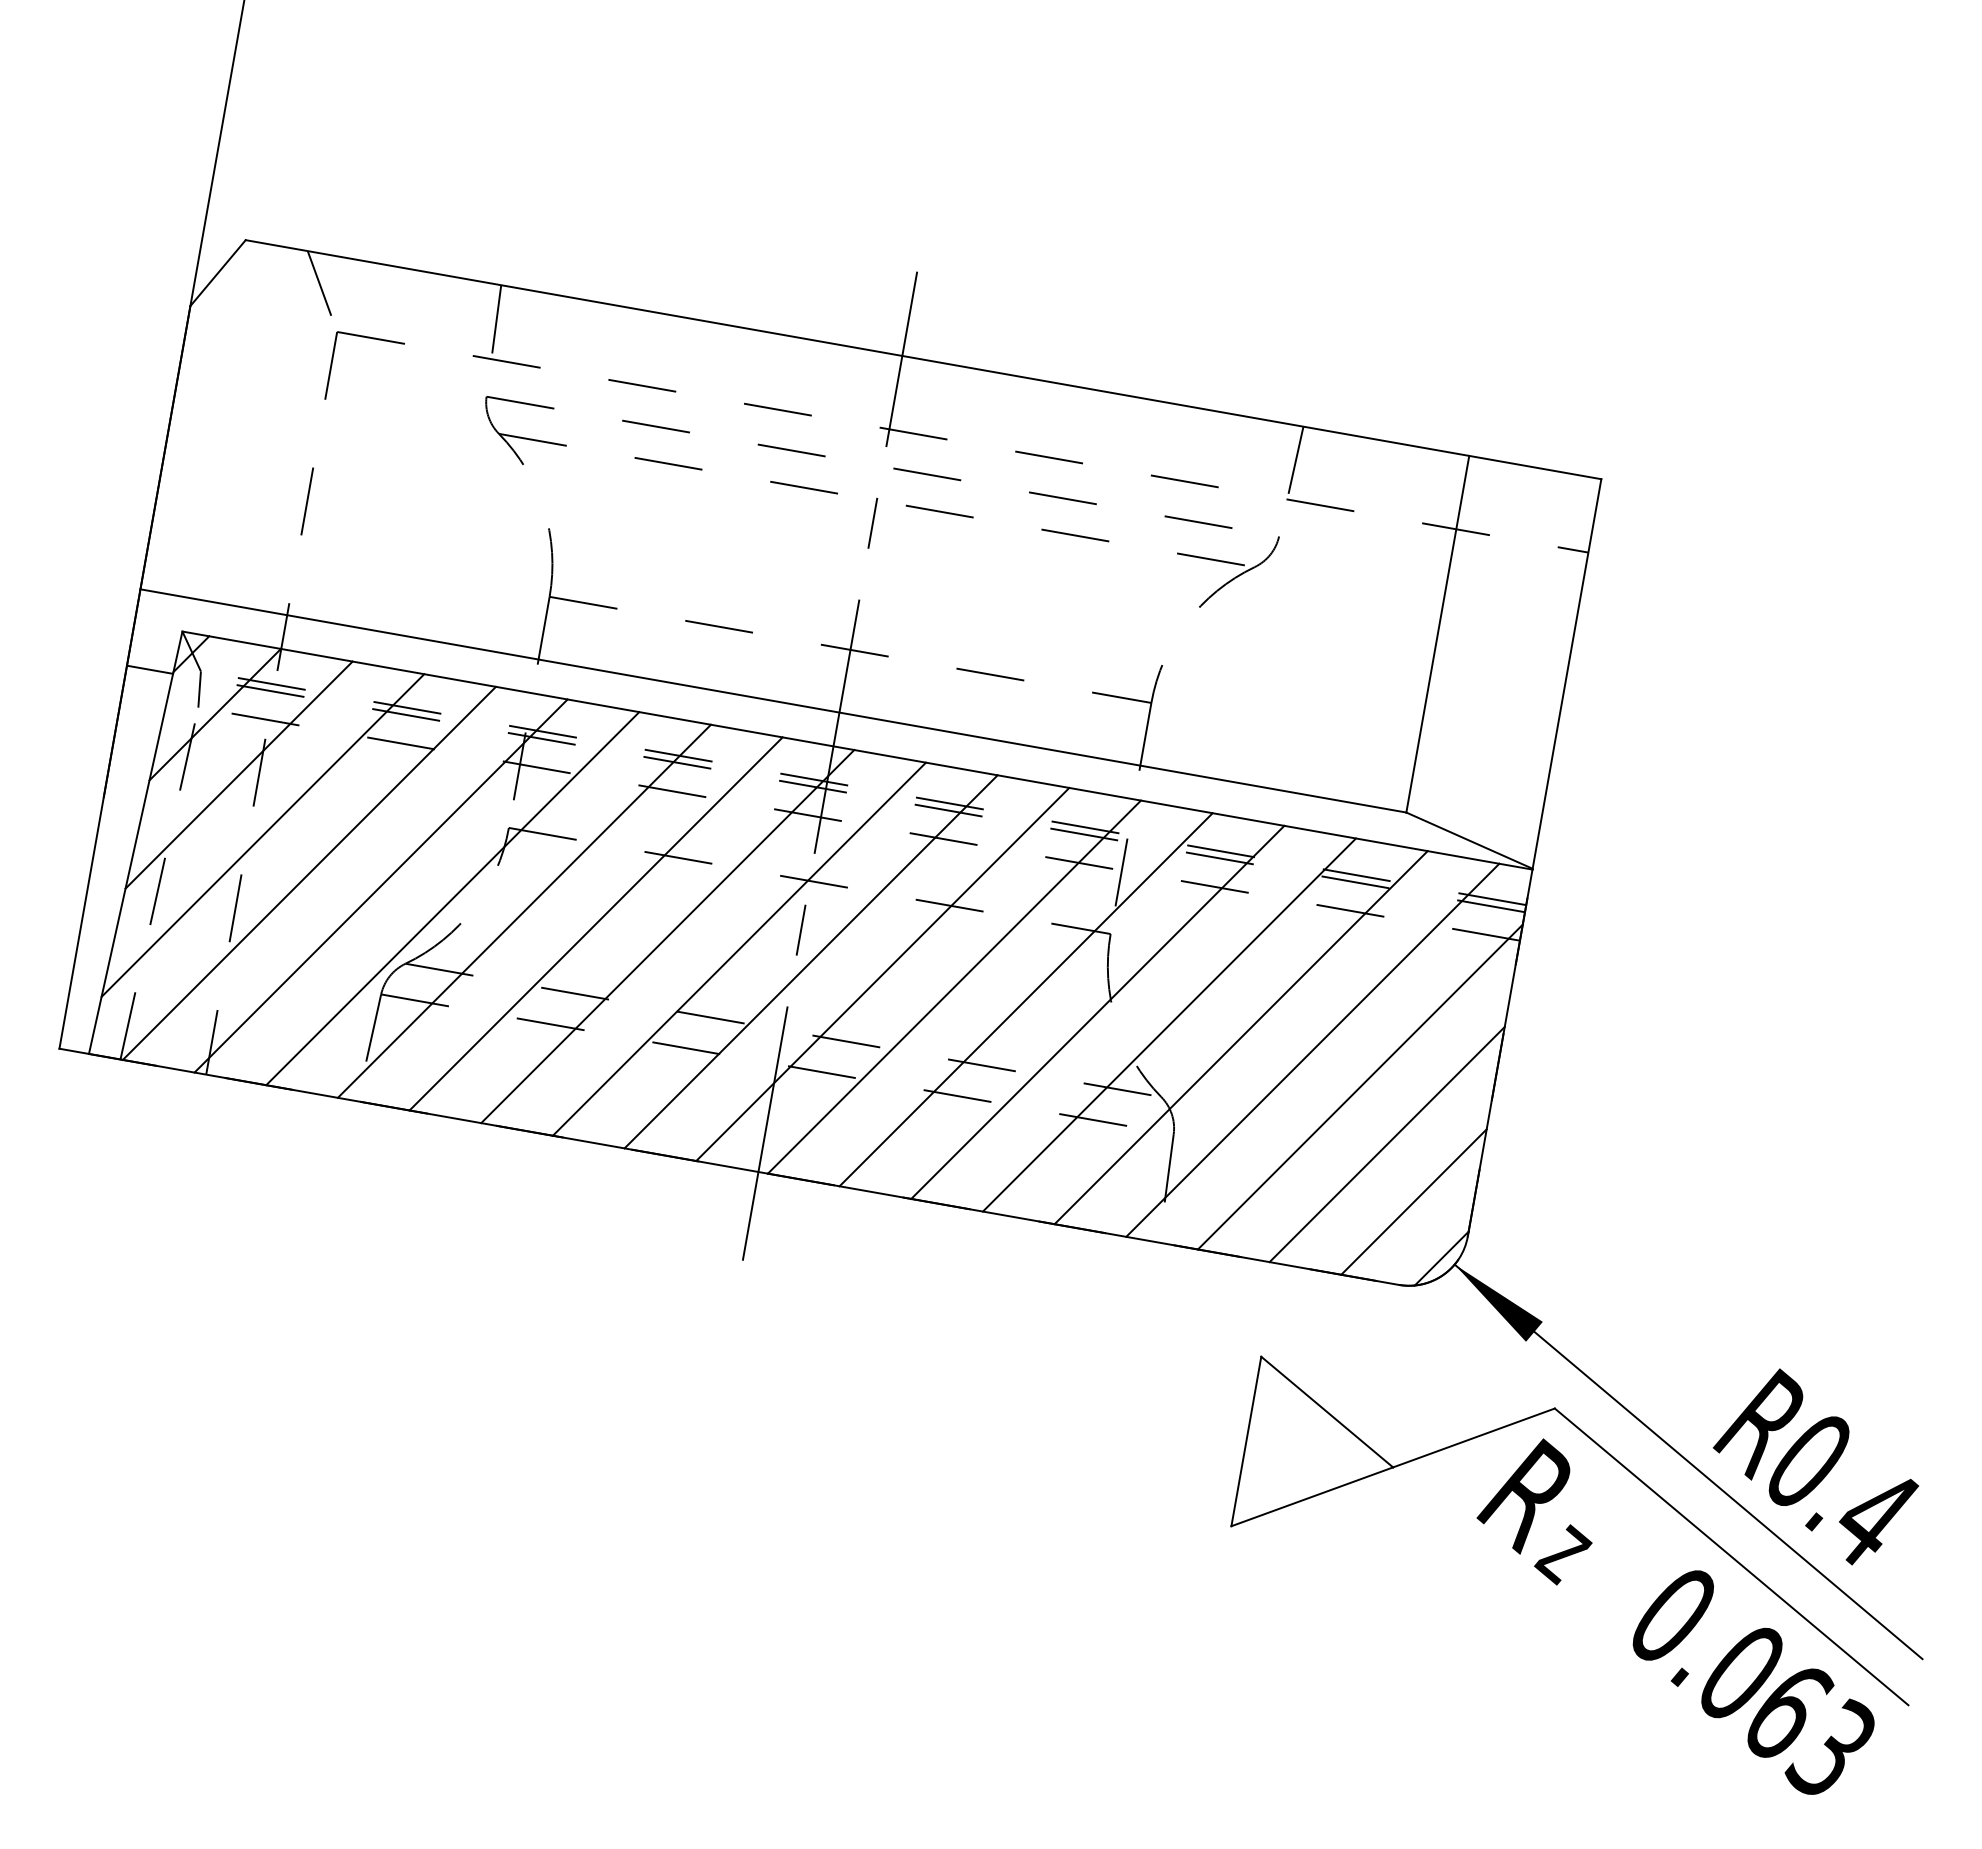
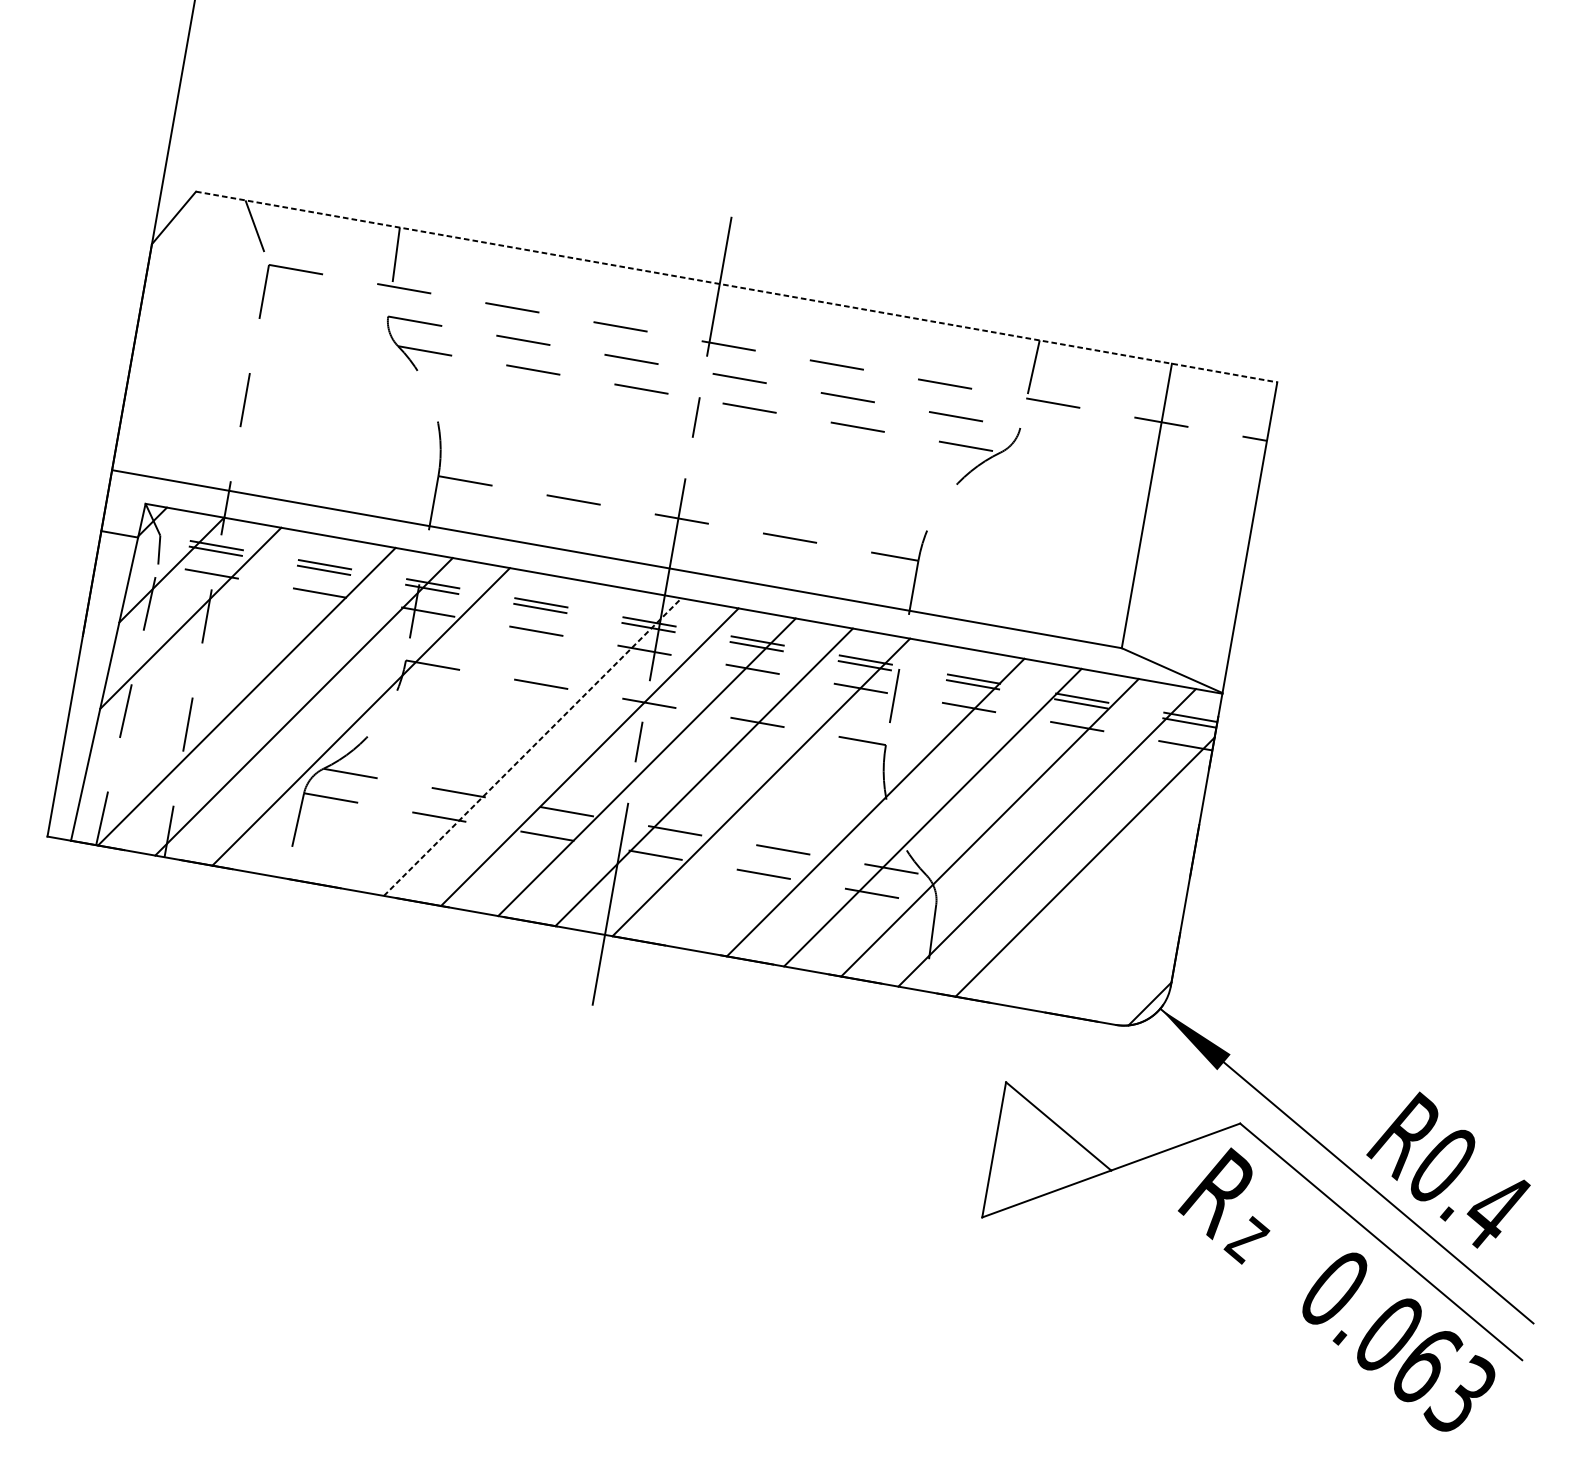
line: (924, 359) -> (737, 286), solid -> dashed
line: (262, 835) -> (209, 666), removed
line: (523, 910) -> (417, 726), removed
line: (595, 923) -> (475, 736), removed
line: (667, 936) -> (532, 747), solid -> dashed
line: (1025, 999) -> (818, 797), removed
line: (1386, 1144) -> (1105, 912), removed
line: (1413, 1201) -> (1127, 958), removed

